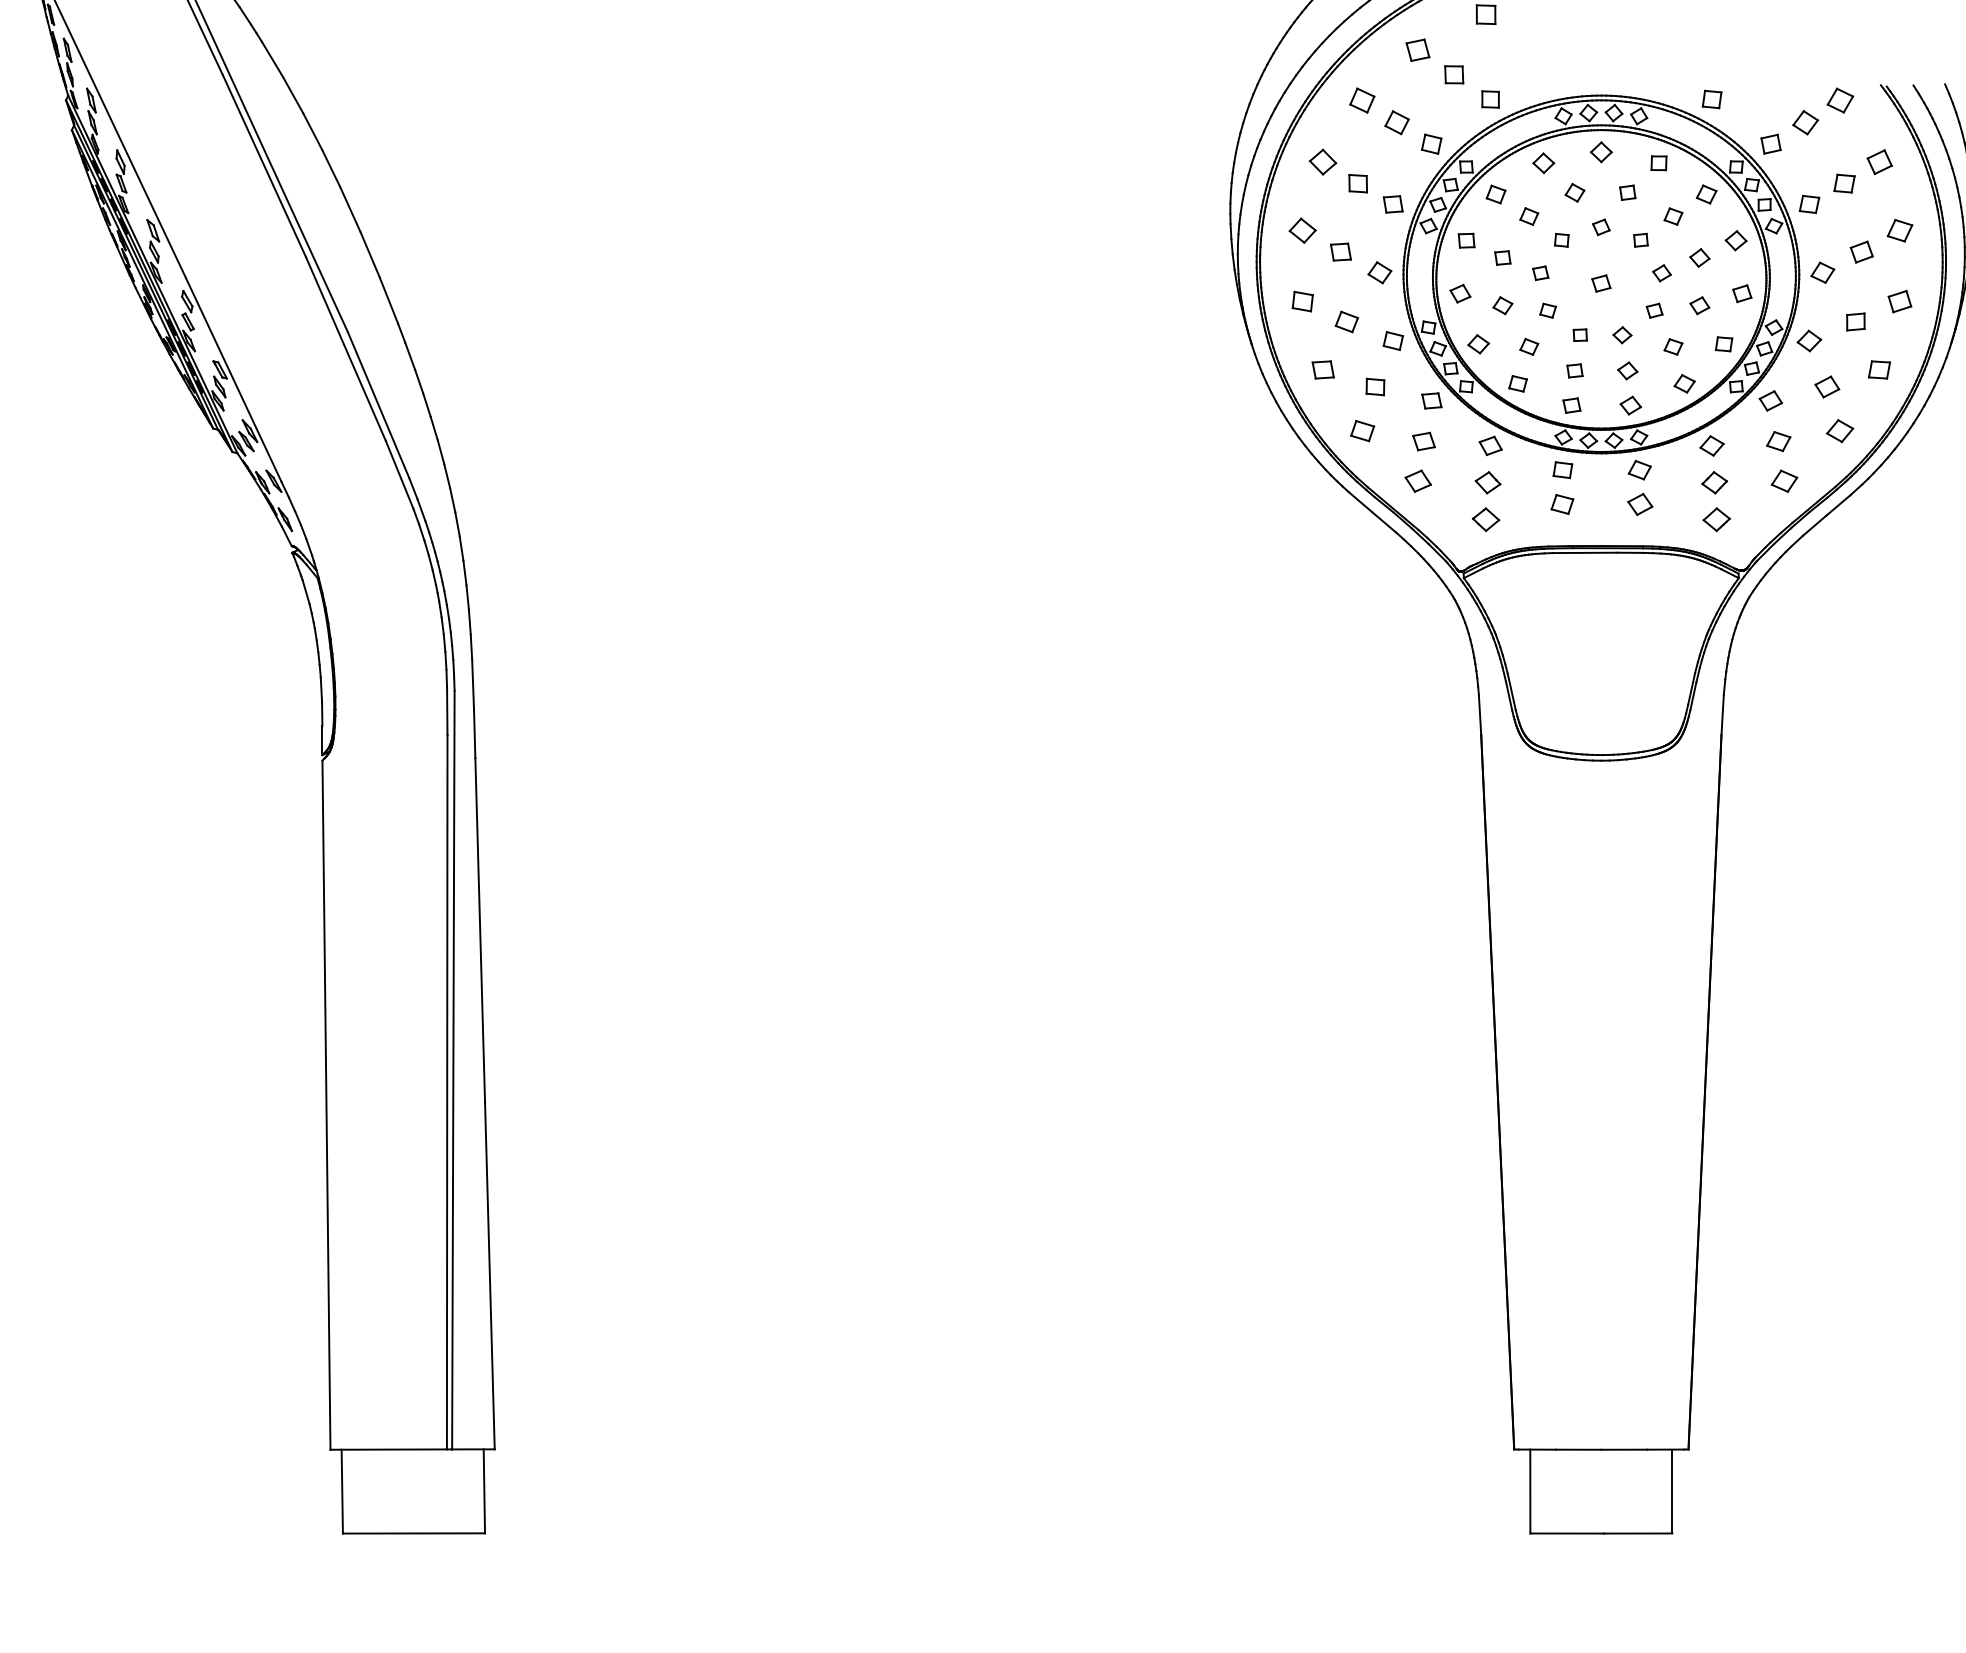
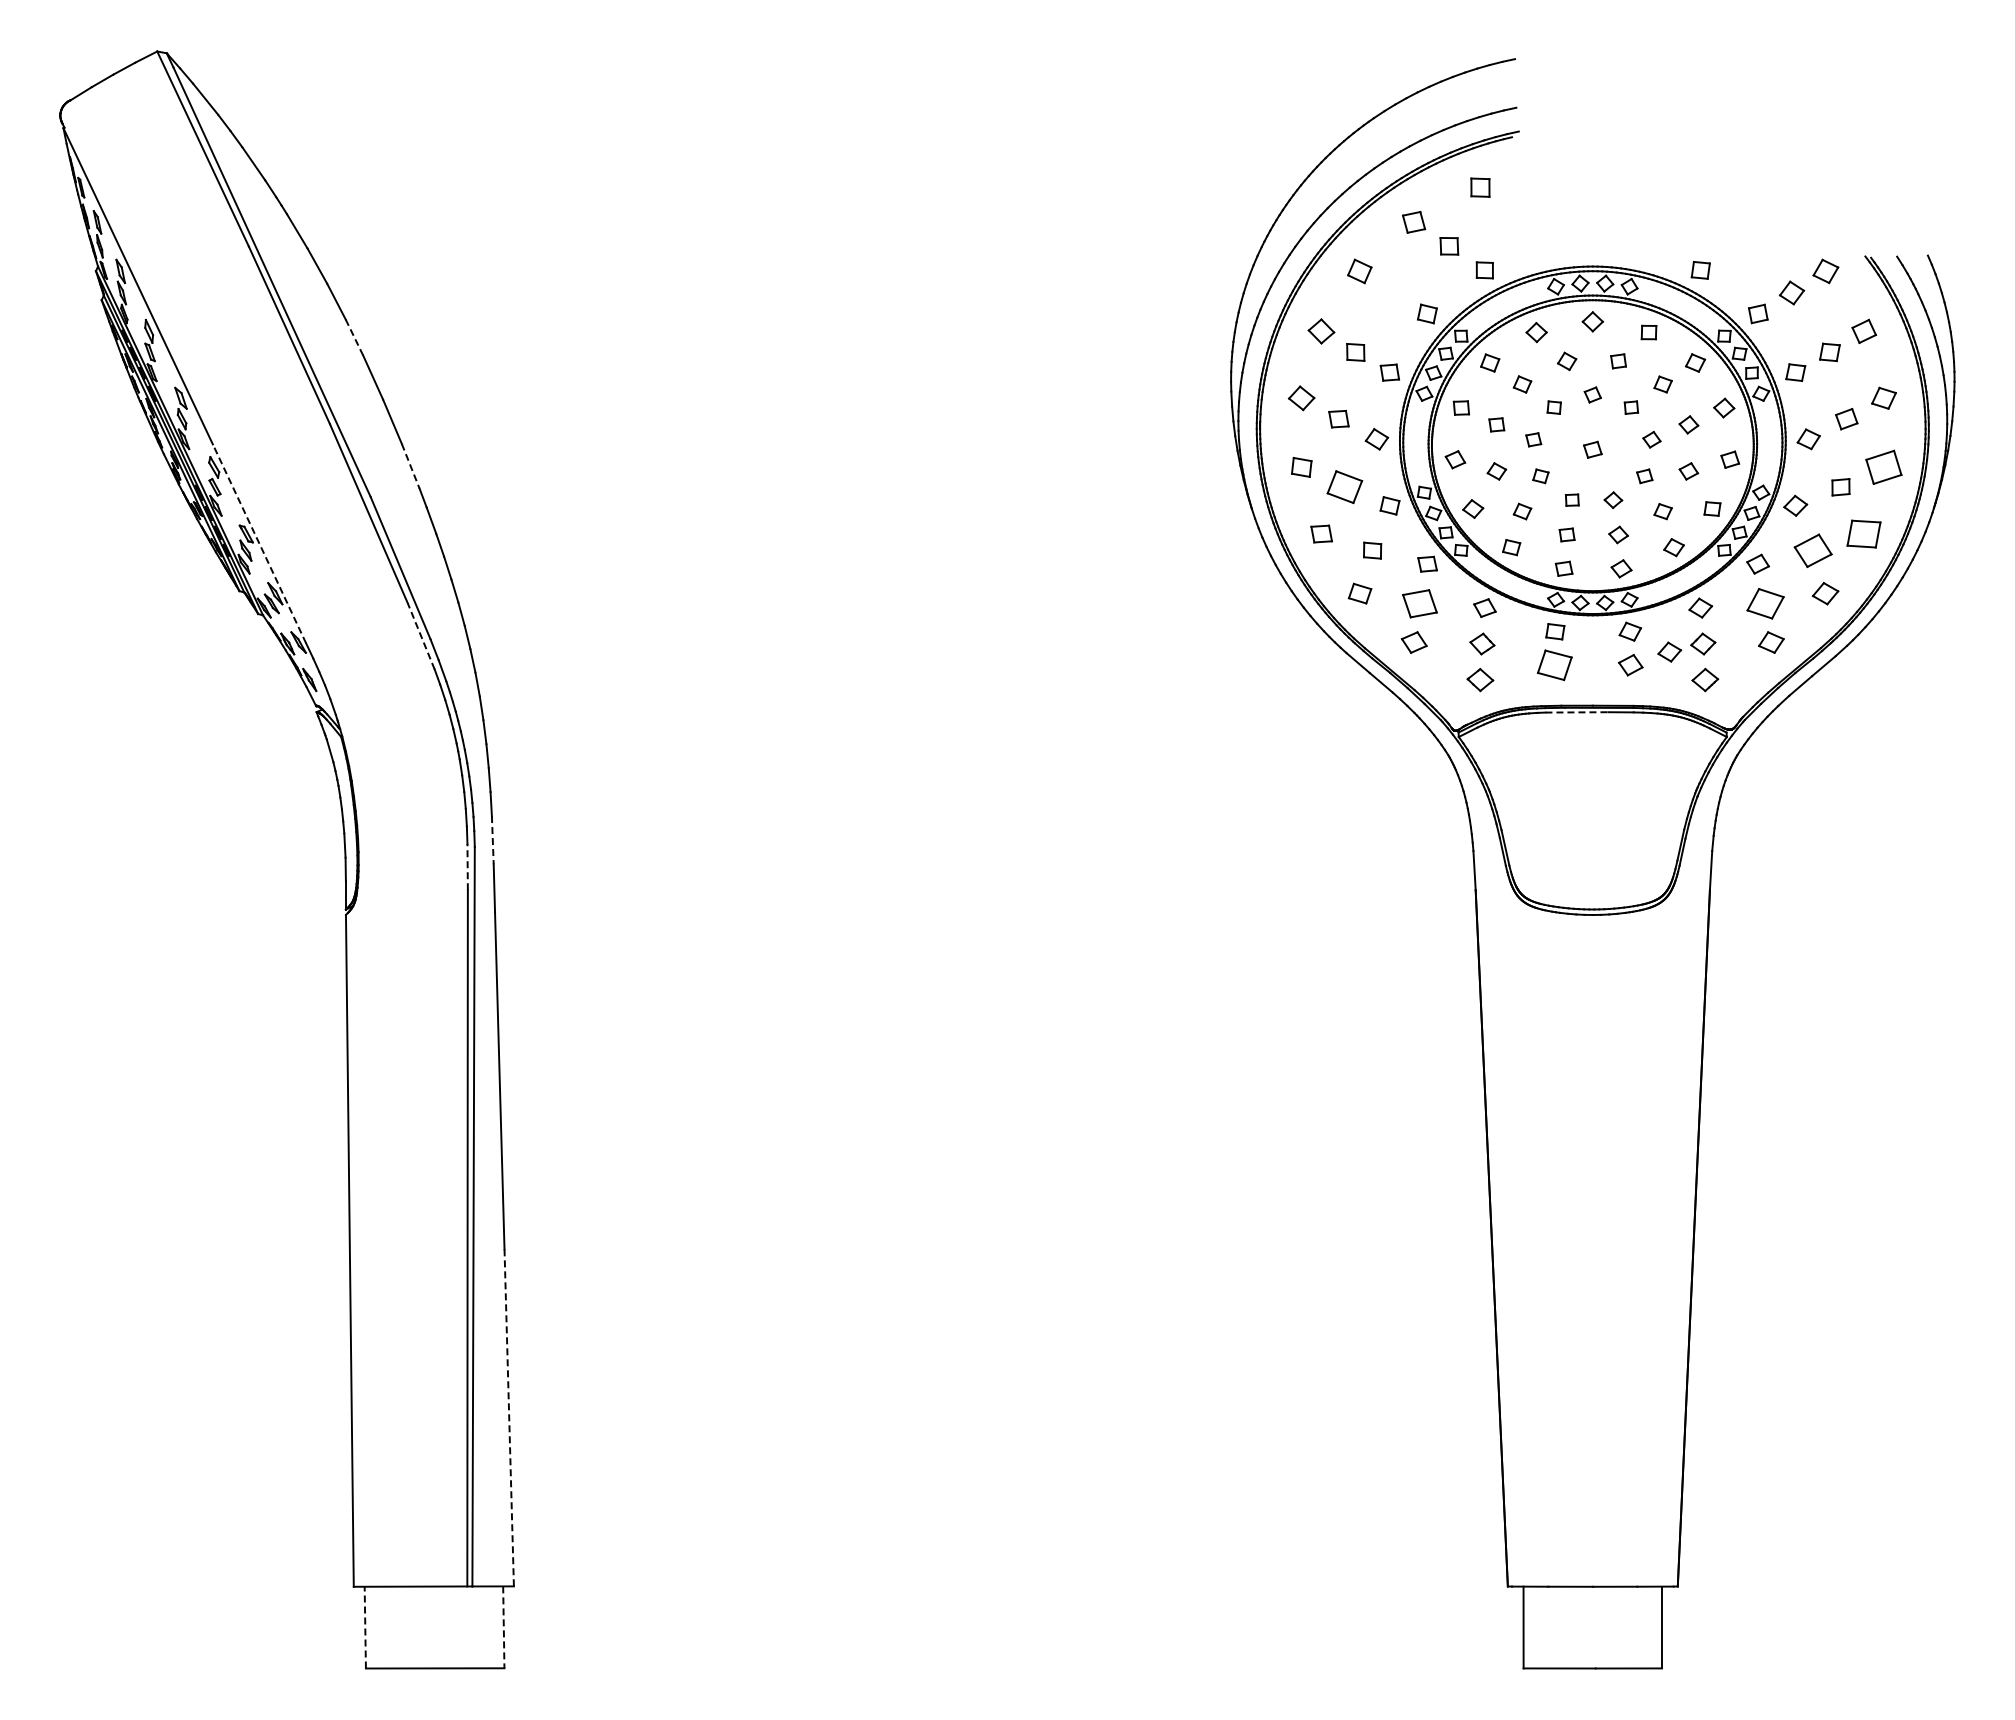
part: (1396, 122) -> (1393, 292), removed
line: (331, 169) -> (354, 338), solid -> dashed
line: (388, 300) -> (410, 466), solid -> dashed
part: (1899, 301) -> (1883, 467), size x1.6
part: (1346, 322) -> (1344, 487), size x1.6
part: (1878, 369) -> (1863, 533), size x1.6
line: (233, 379) -> (259, 543), solid -> dashed
part: (1826, 386) -> (1812, 550), size x1.6
part: (1423, 441) -> (1419, 603), size x1.6
part: (1778, 441) -> (1765, 603), size x1.6
line: (399, 475) -> (421, 636), solid -> dashed
part: (1680, 490) -> (1669, 651), added
part: (1562, 503) -> (1554, 664), size x1.6
line: (1584, 552) -> (1576, 712), solid -> dashed
line: (472, 684) -> (492, 840), solid -> dashed
line: (447, 710) -> (467, 866), solid -> dashed
line: (490, 1276) -> (509, 1417), solid -> dashed
line: (342, 1491) -> (365, 1627), solid -> dashed
line: (484, 1491) -> (503, 1627), solid -> dashed

